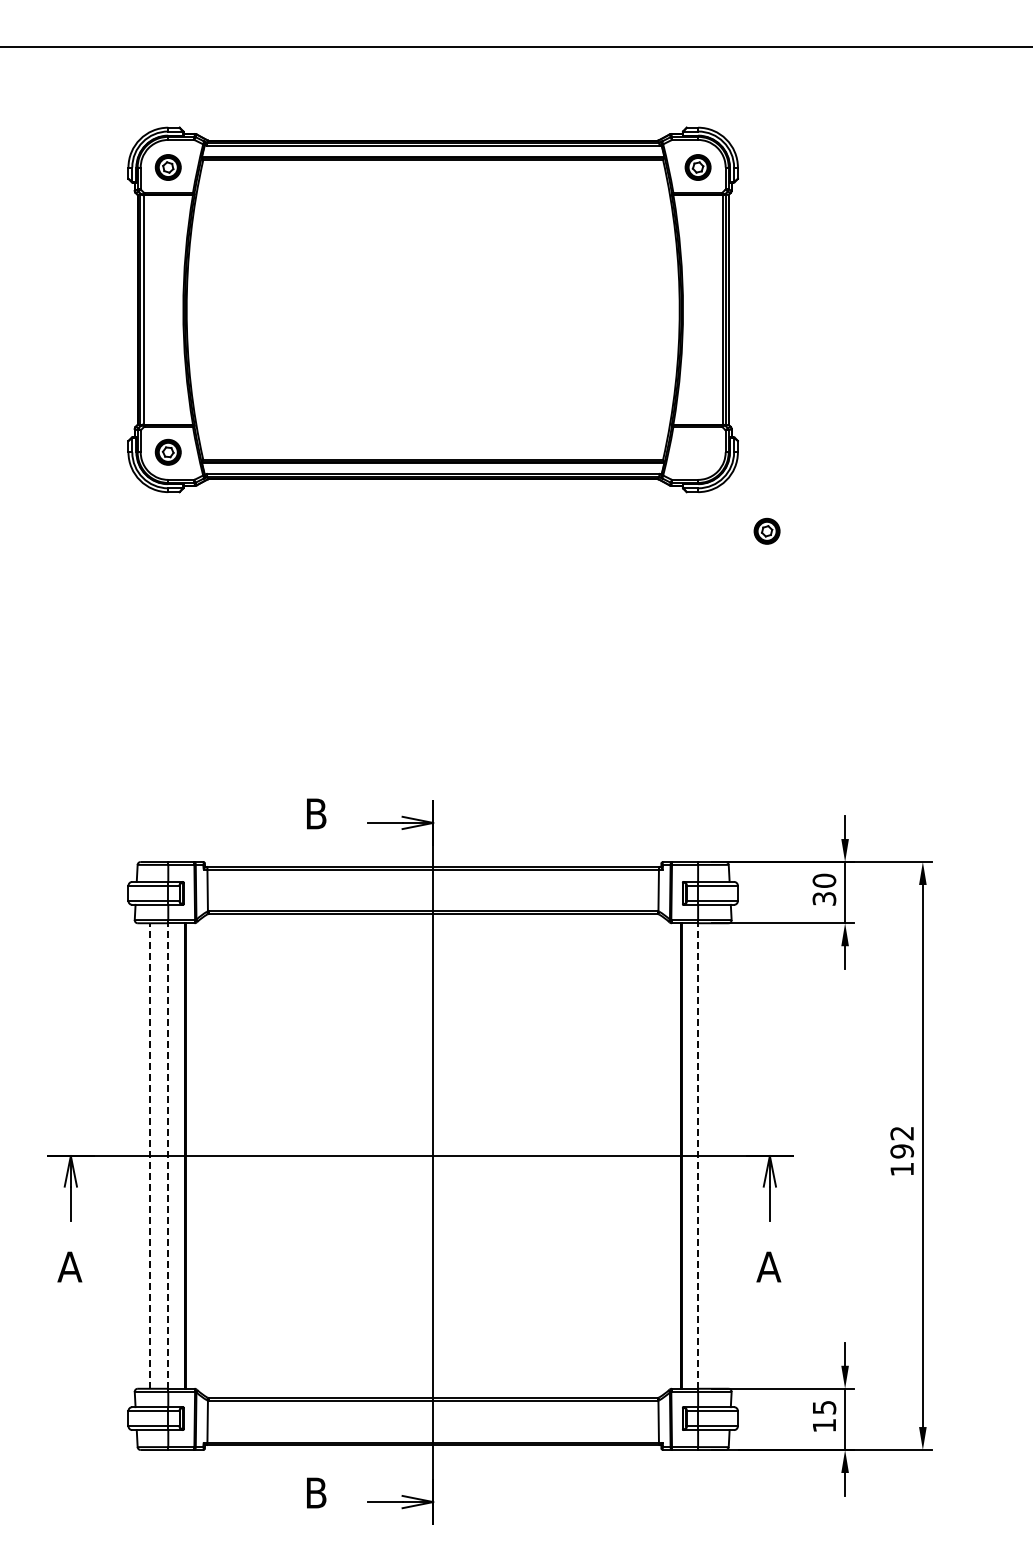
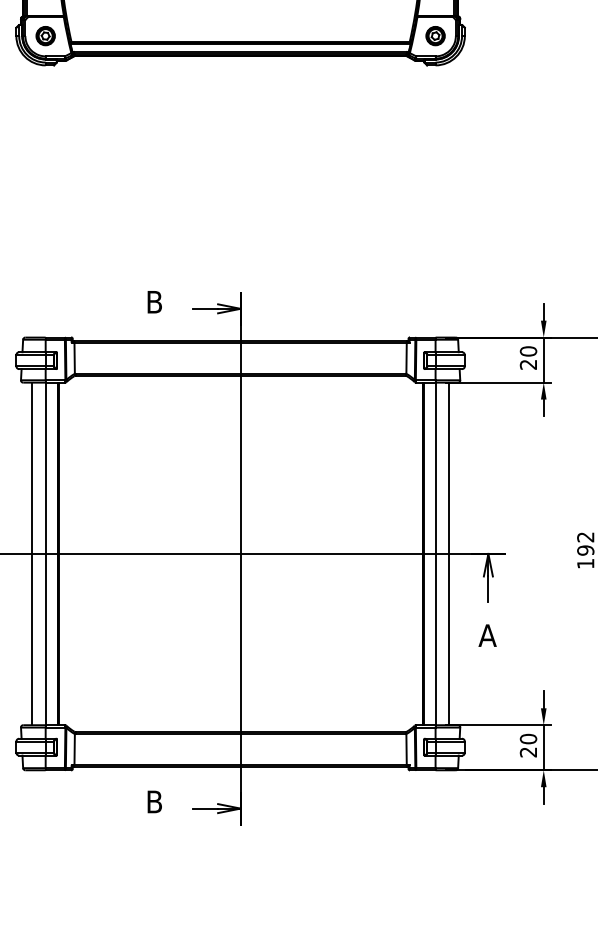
part: (766, 530) -> (435, 35), moved
text: (824, 898) -> (528, 364), 30 -> 20
line: (716, 1155) -> (449, 553), added
line: (149, 1156) -> (31, 554), dashed -> solid
line: (168, 1156) -> (45, 554), dashed -> solid
line: (698, 1156) -> (435, 554), dashed -> solid
text: (824, 1416) -> (528, 745), 15 -> 20

